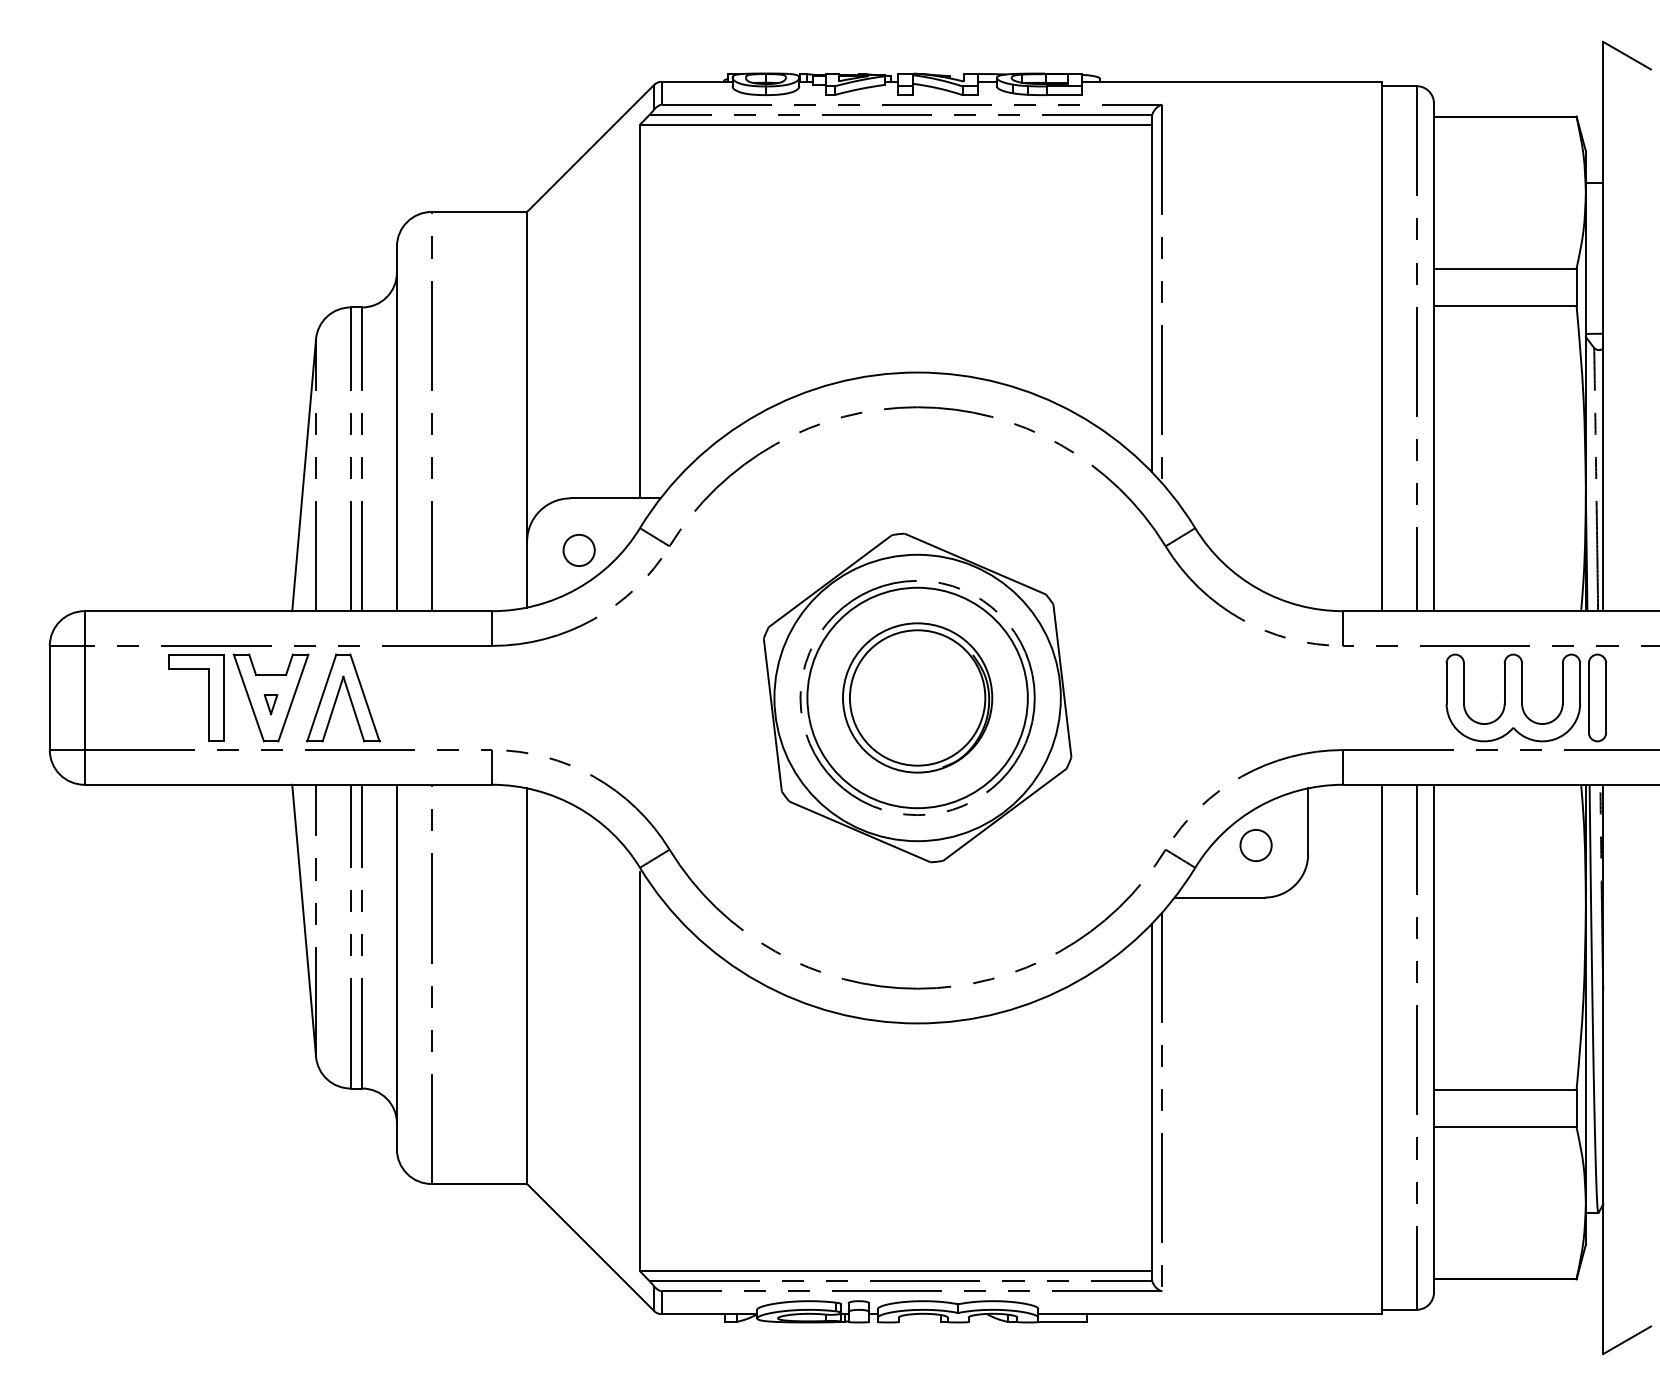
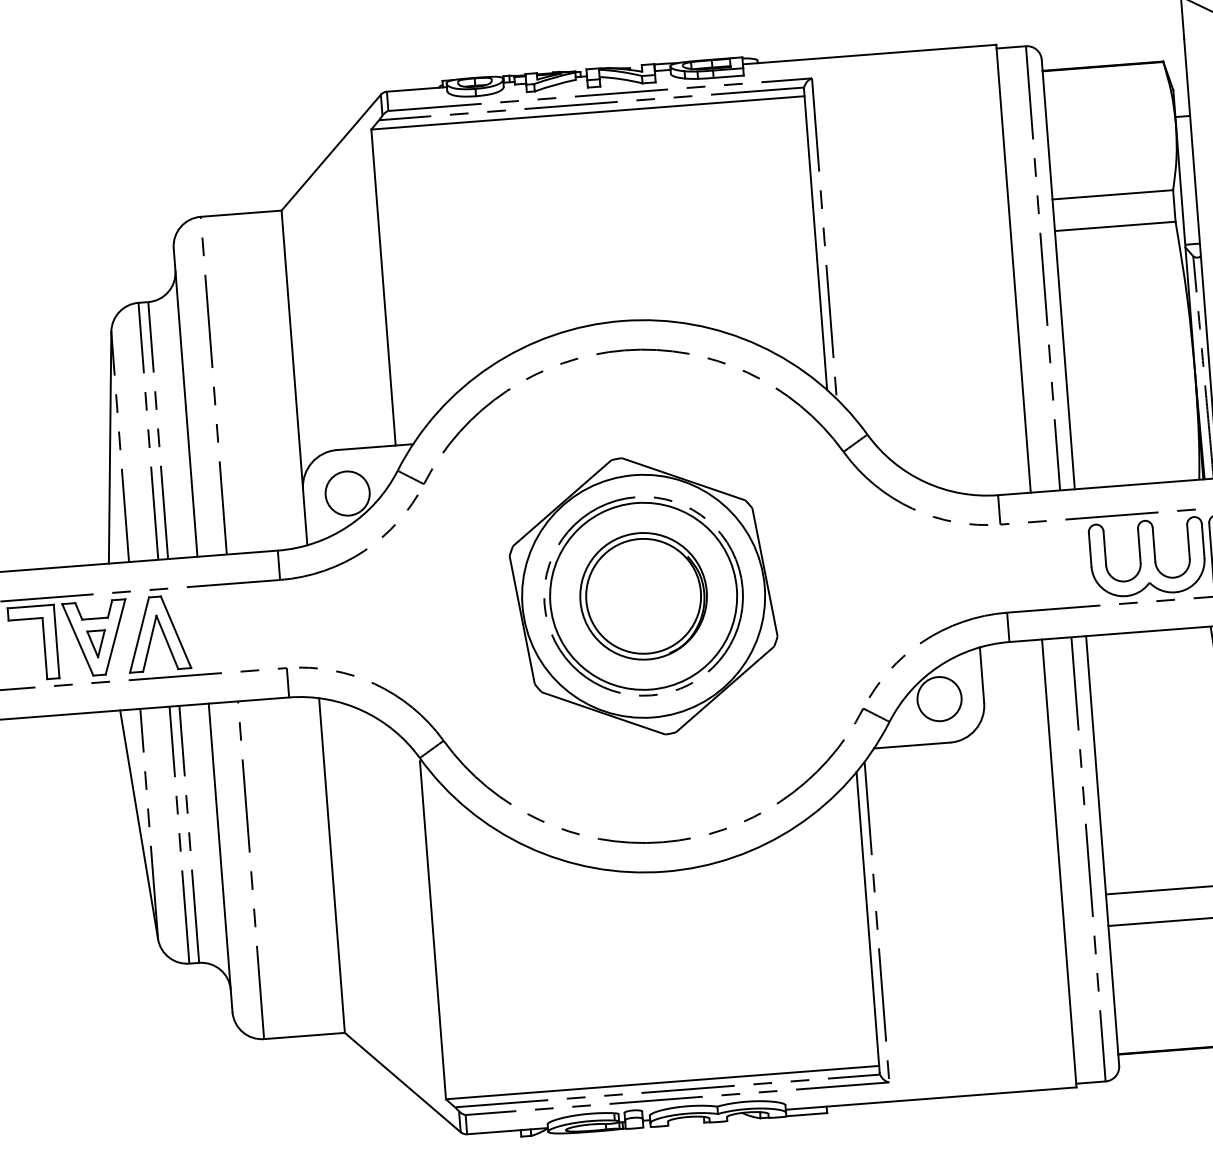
circle: (579, 550) -> (347, 493), size x1.67
part: (270, 704) -> (96, 643), size x1.67
circle: (1256, 845) -> (939, 699), size x1.67

